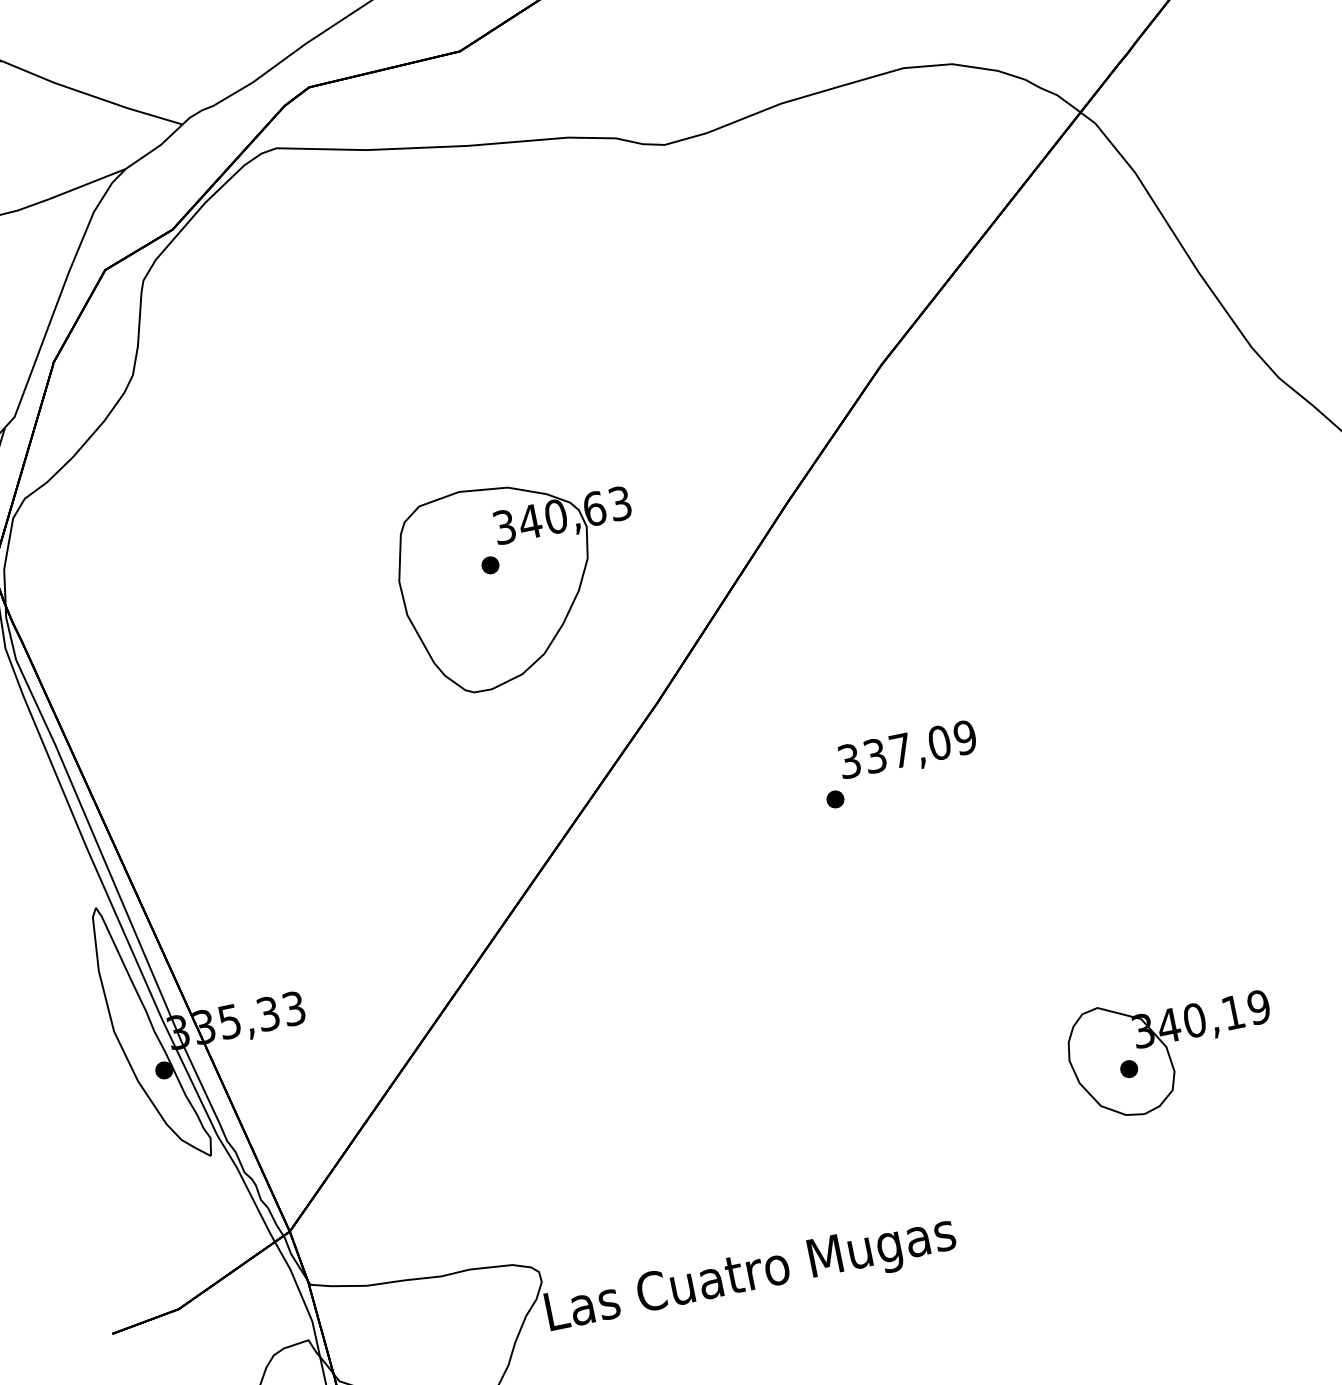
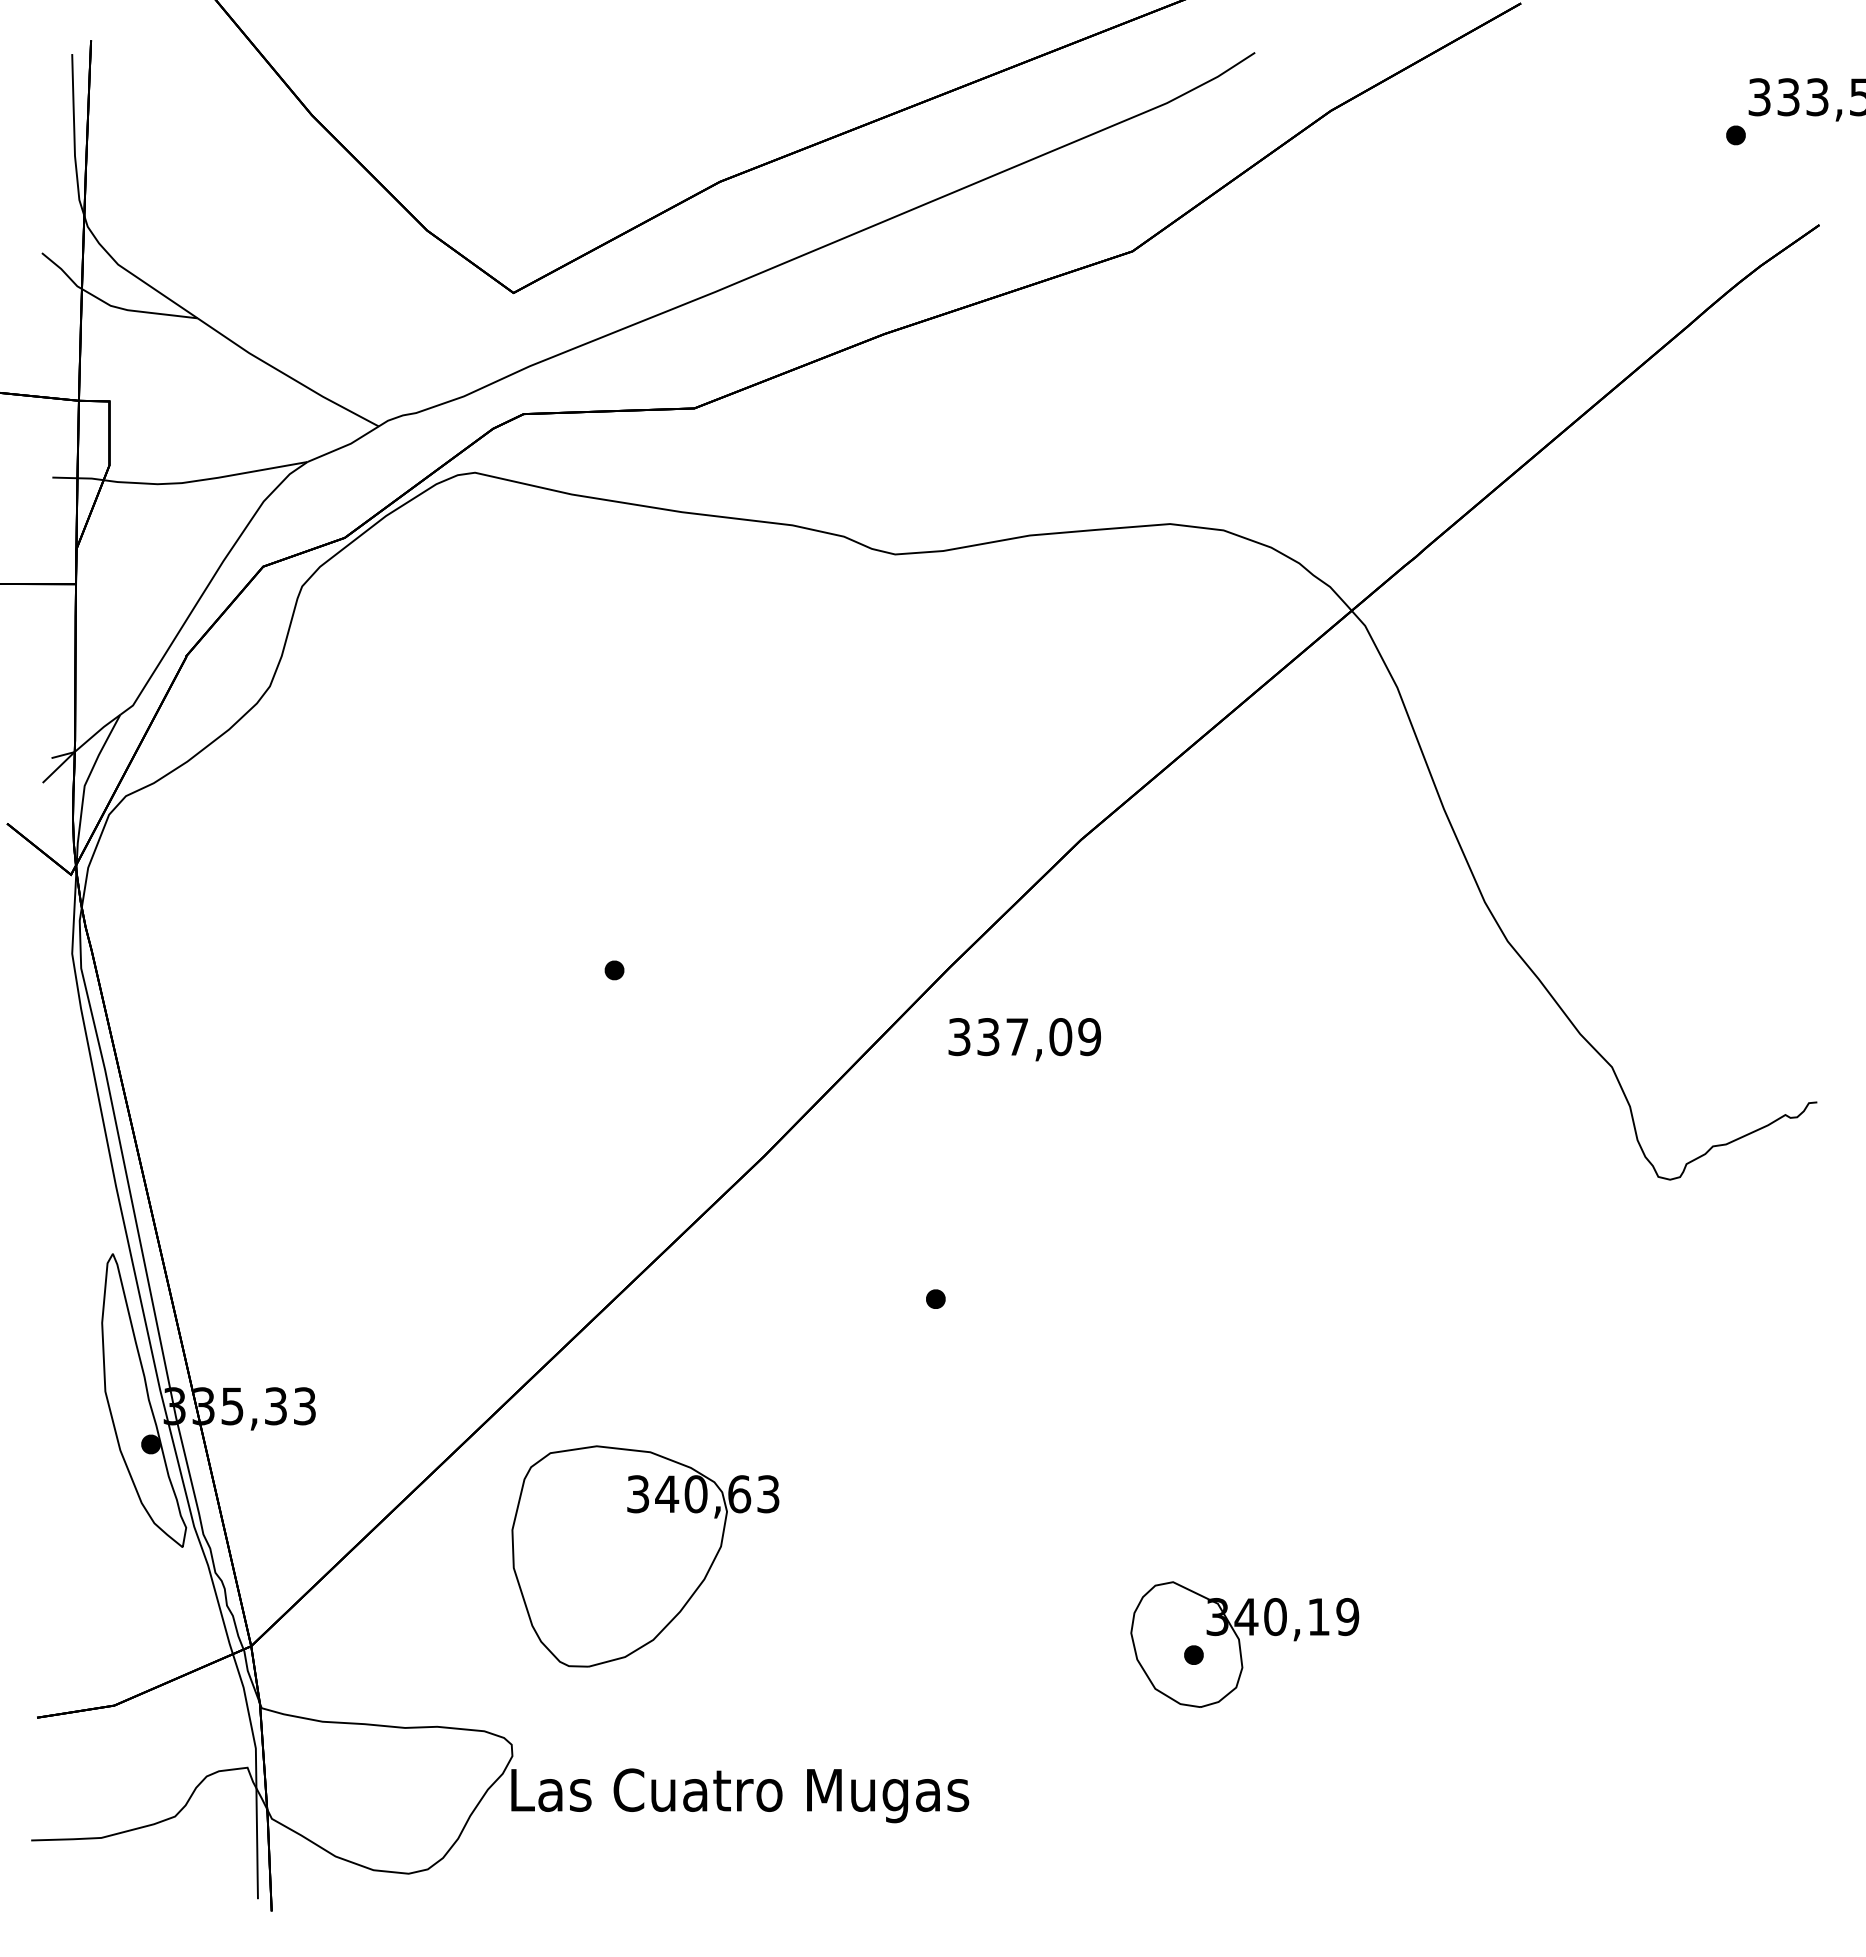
part: (522, 581) -> (645, 1556), moved
text: (907, 751) -> (1024, 1039), moved

